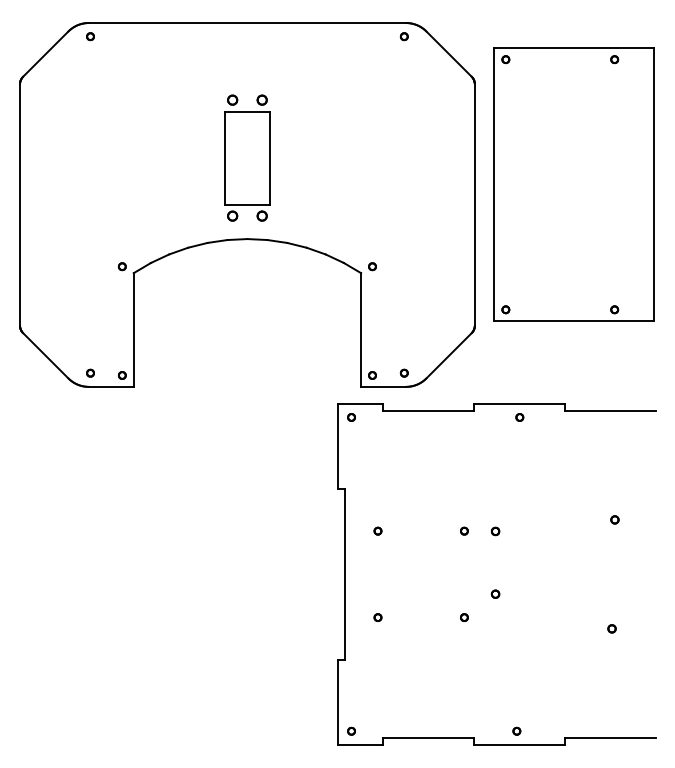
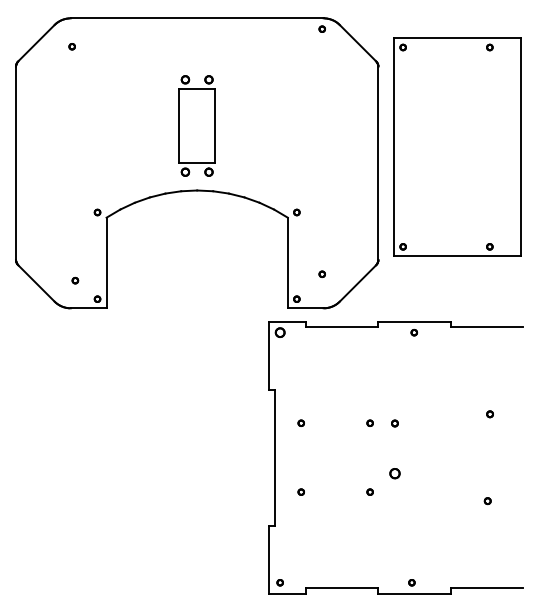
part: (90, 36) -> (72, 46), moved
part: (90, 372) -> (75, 280), moved
part: (403, 372) -> (321, 273), moved
part: (351, 417) -> (280, 332), size x1.6
part: (495, 593) -> (394, 472), size x1.6

